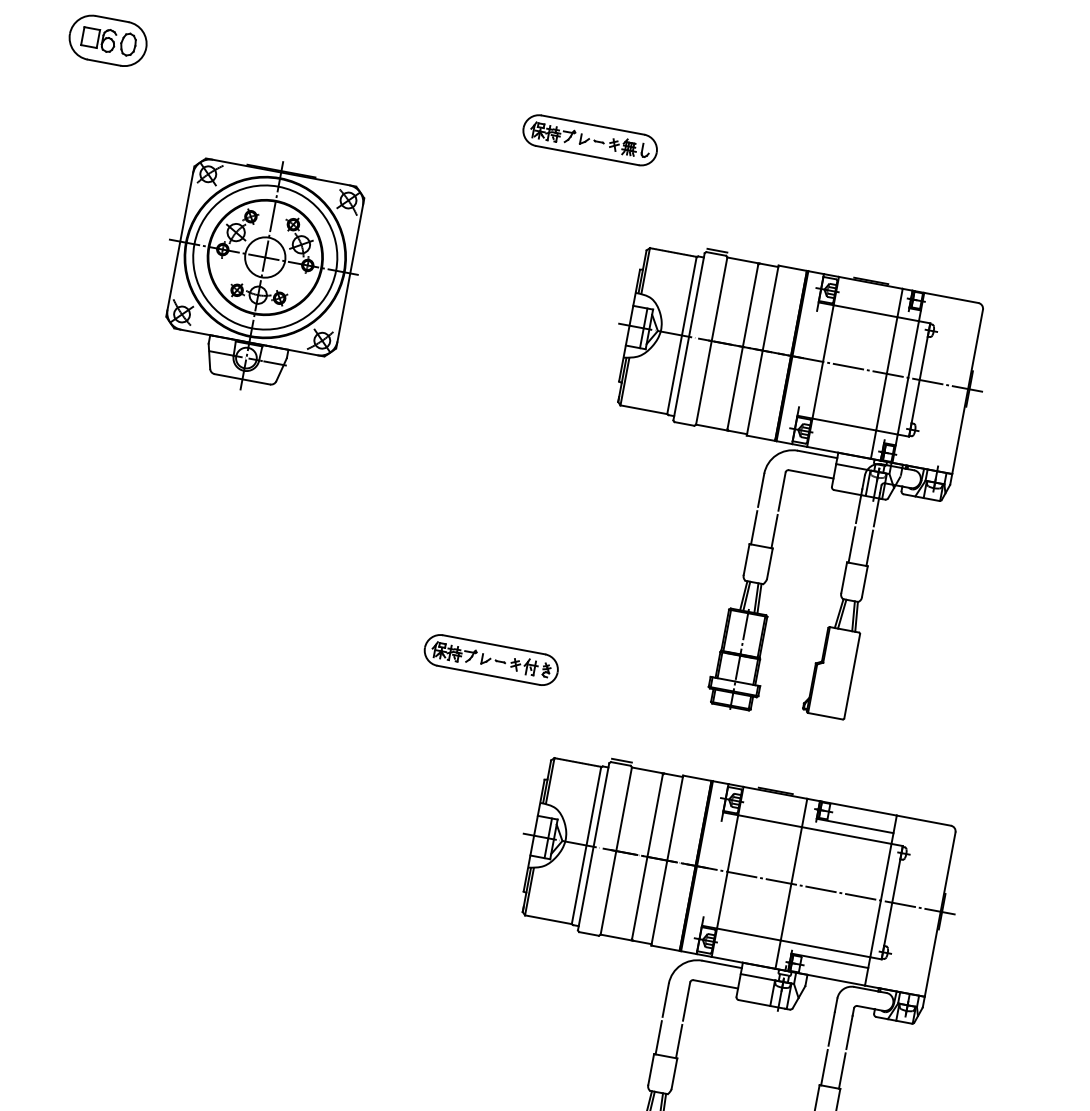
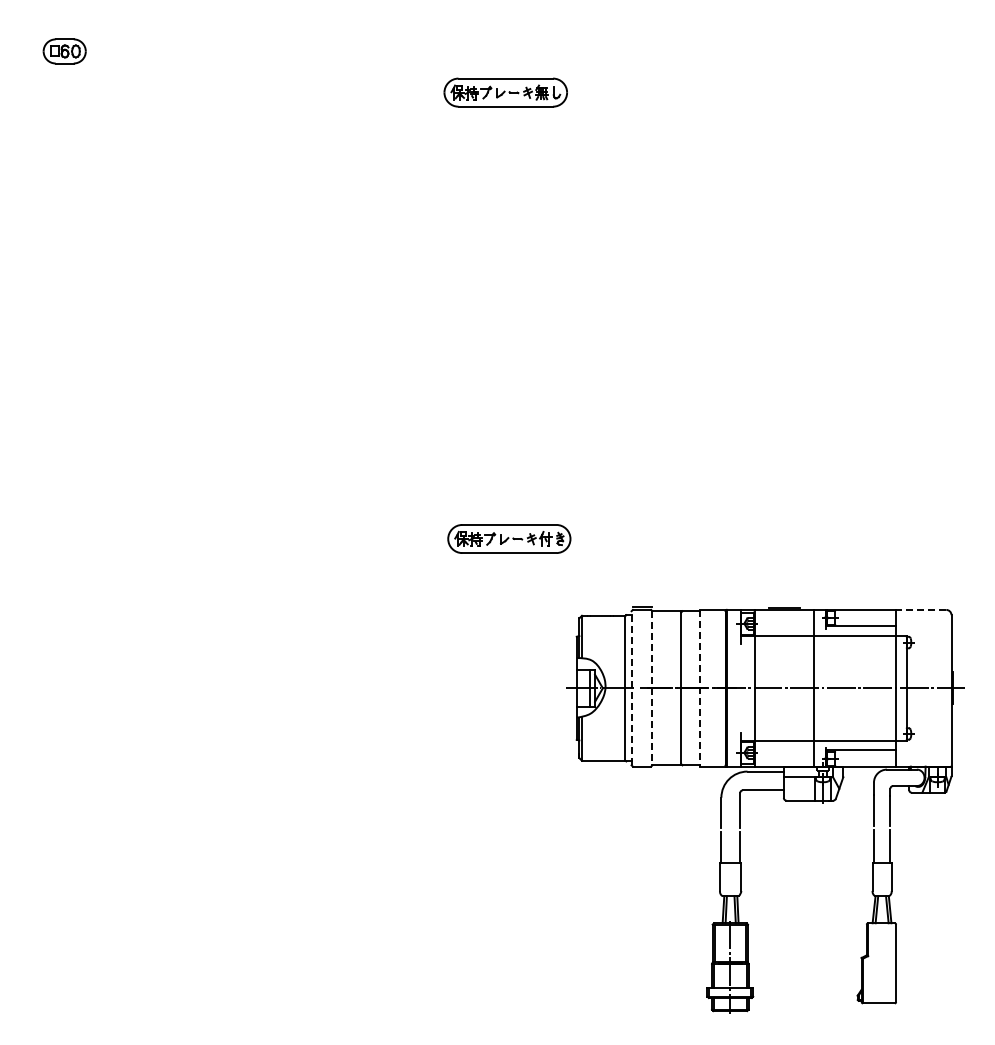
part: (107, 40) -> (64, 51), size x0.6
part: (589, 140) -> (505, 92), moved
part: (260, 274) -> (239, 234), removed
part: (776, 489) -> (734, 339), removed
line: (924, 820) -> (921, 609), solid -> dashed
line: (593, 845) -> (631, 687), solid -> dashed
line: (616, 851) -> (652, 688), solid -> dashed
line: (667, 860) -> (699, 688), solid -> dashed

